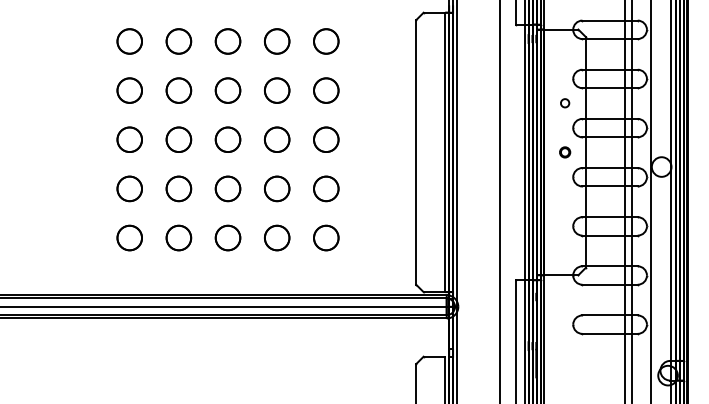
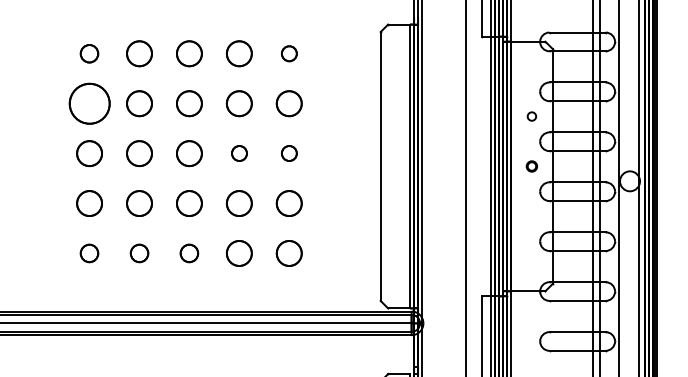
circle: (129, 41) -> (89, 53), size x0.7
circle: (326, 41) -> (289, 53), size x0.6
circle: (129, 90) -> (89, 103), size x1.6
circle: (277, 139) -> (239, 153), size x0.6
circle: (326, 139) -> (289, 153), size x0.6
part: (129, 237) -> (89, 252), size x0.7
part: (178, 237) -> (139, 252), size x0.7
part: (227, 237) -> (188, 252), size x0.7

